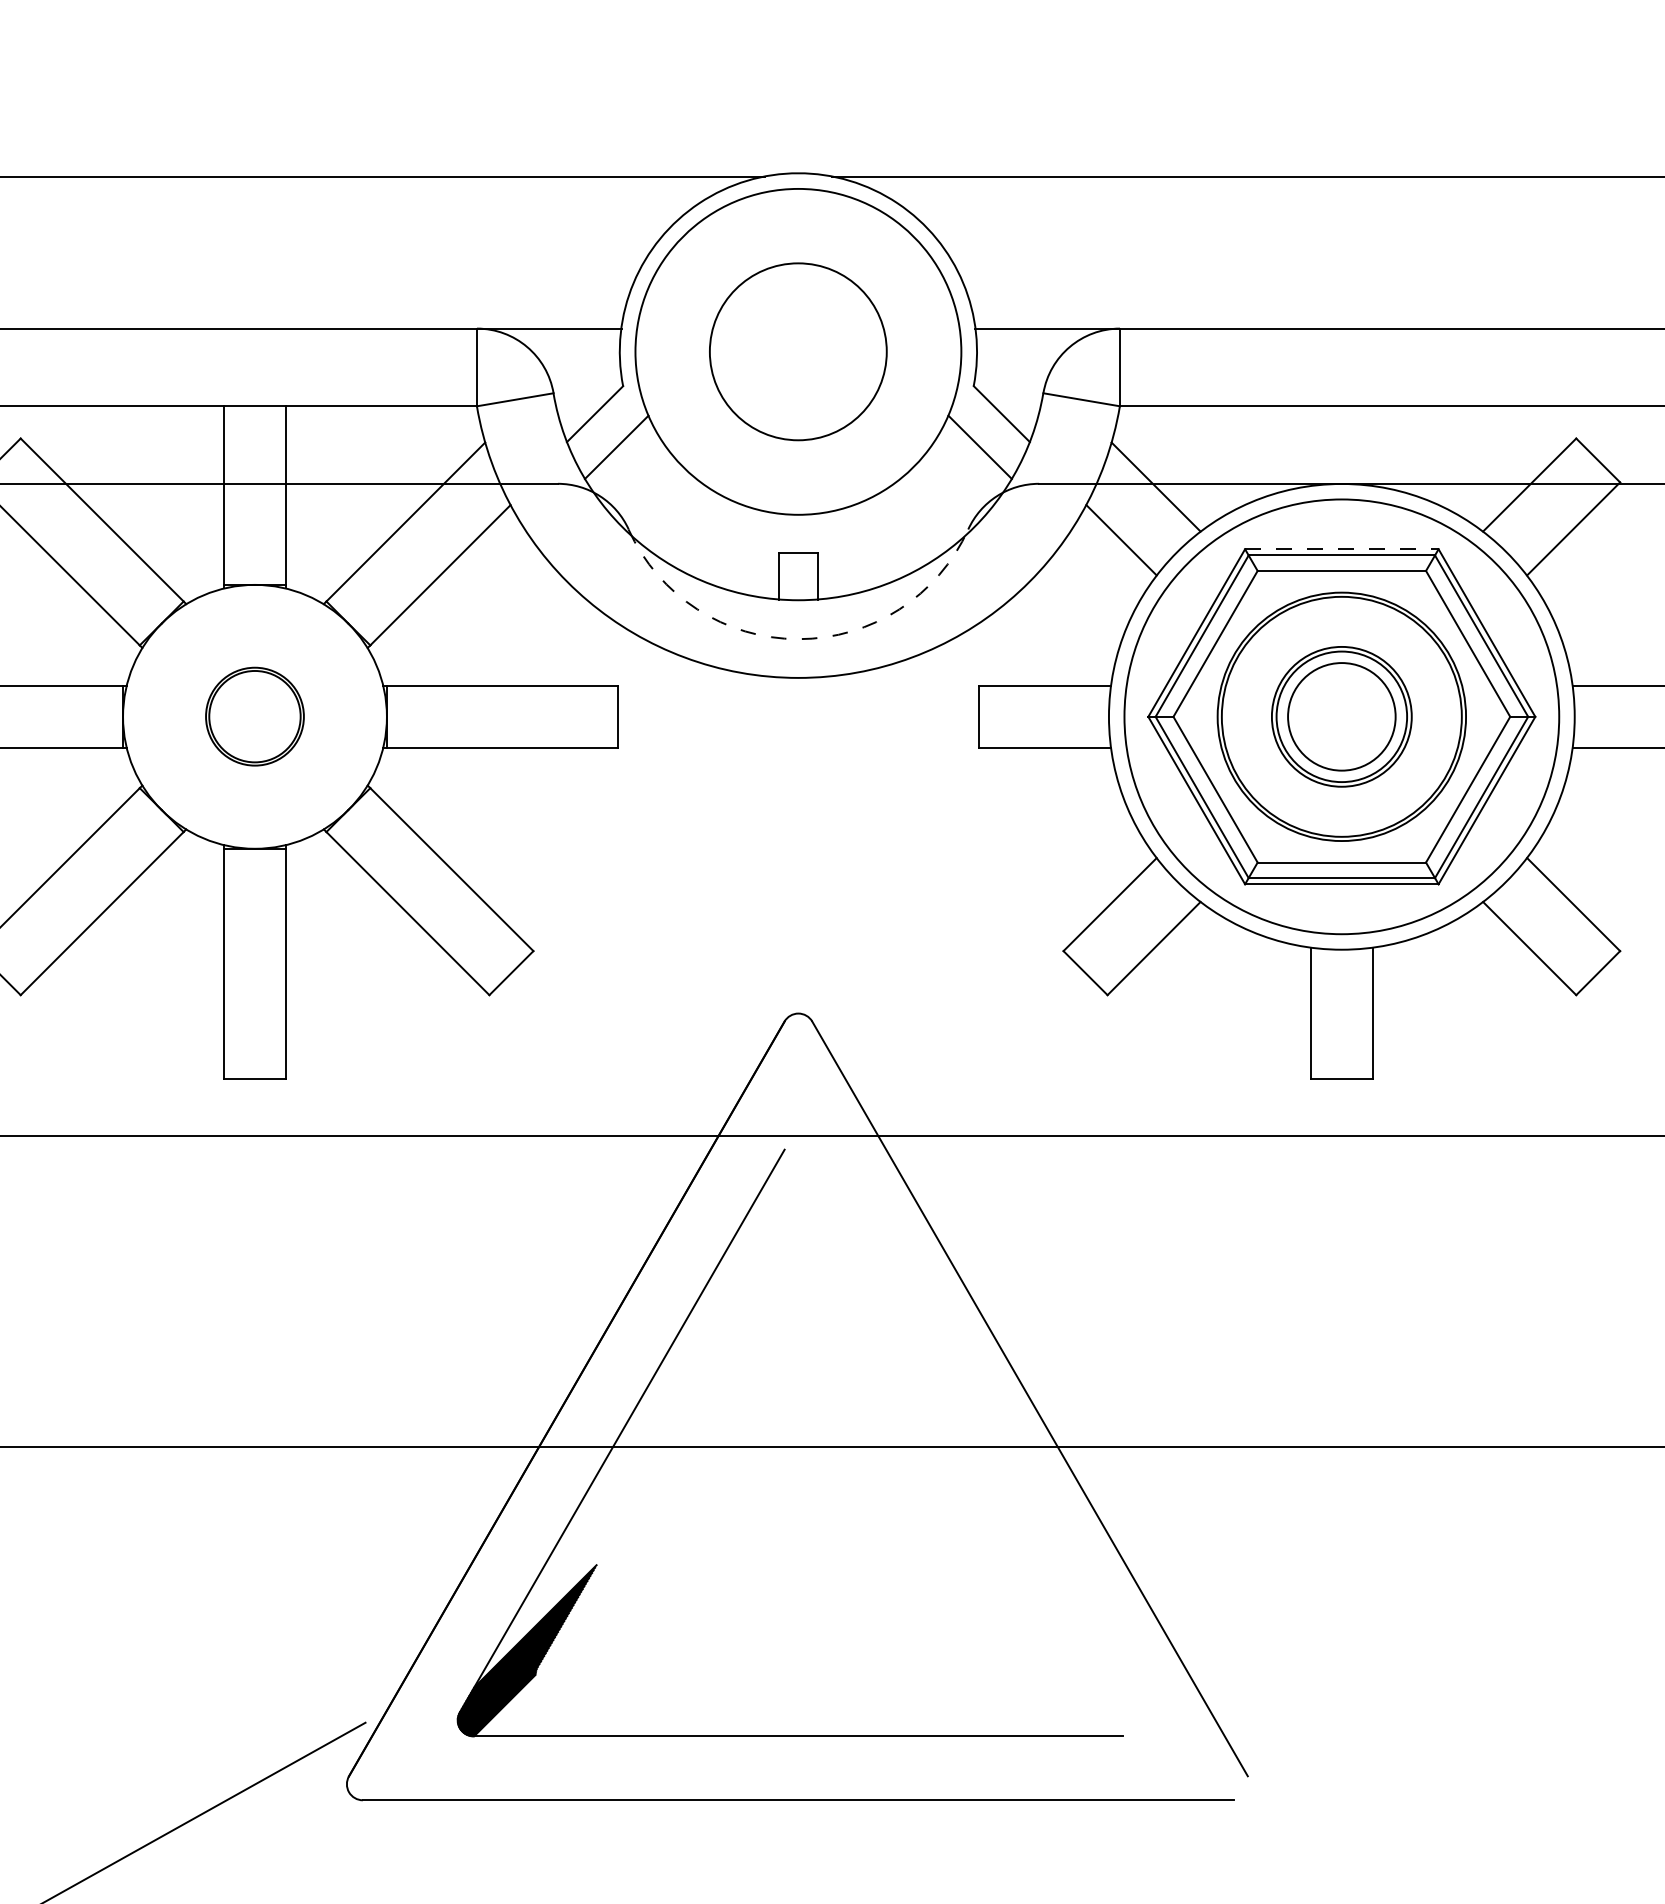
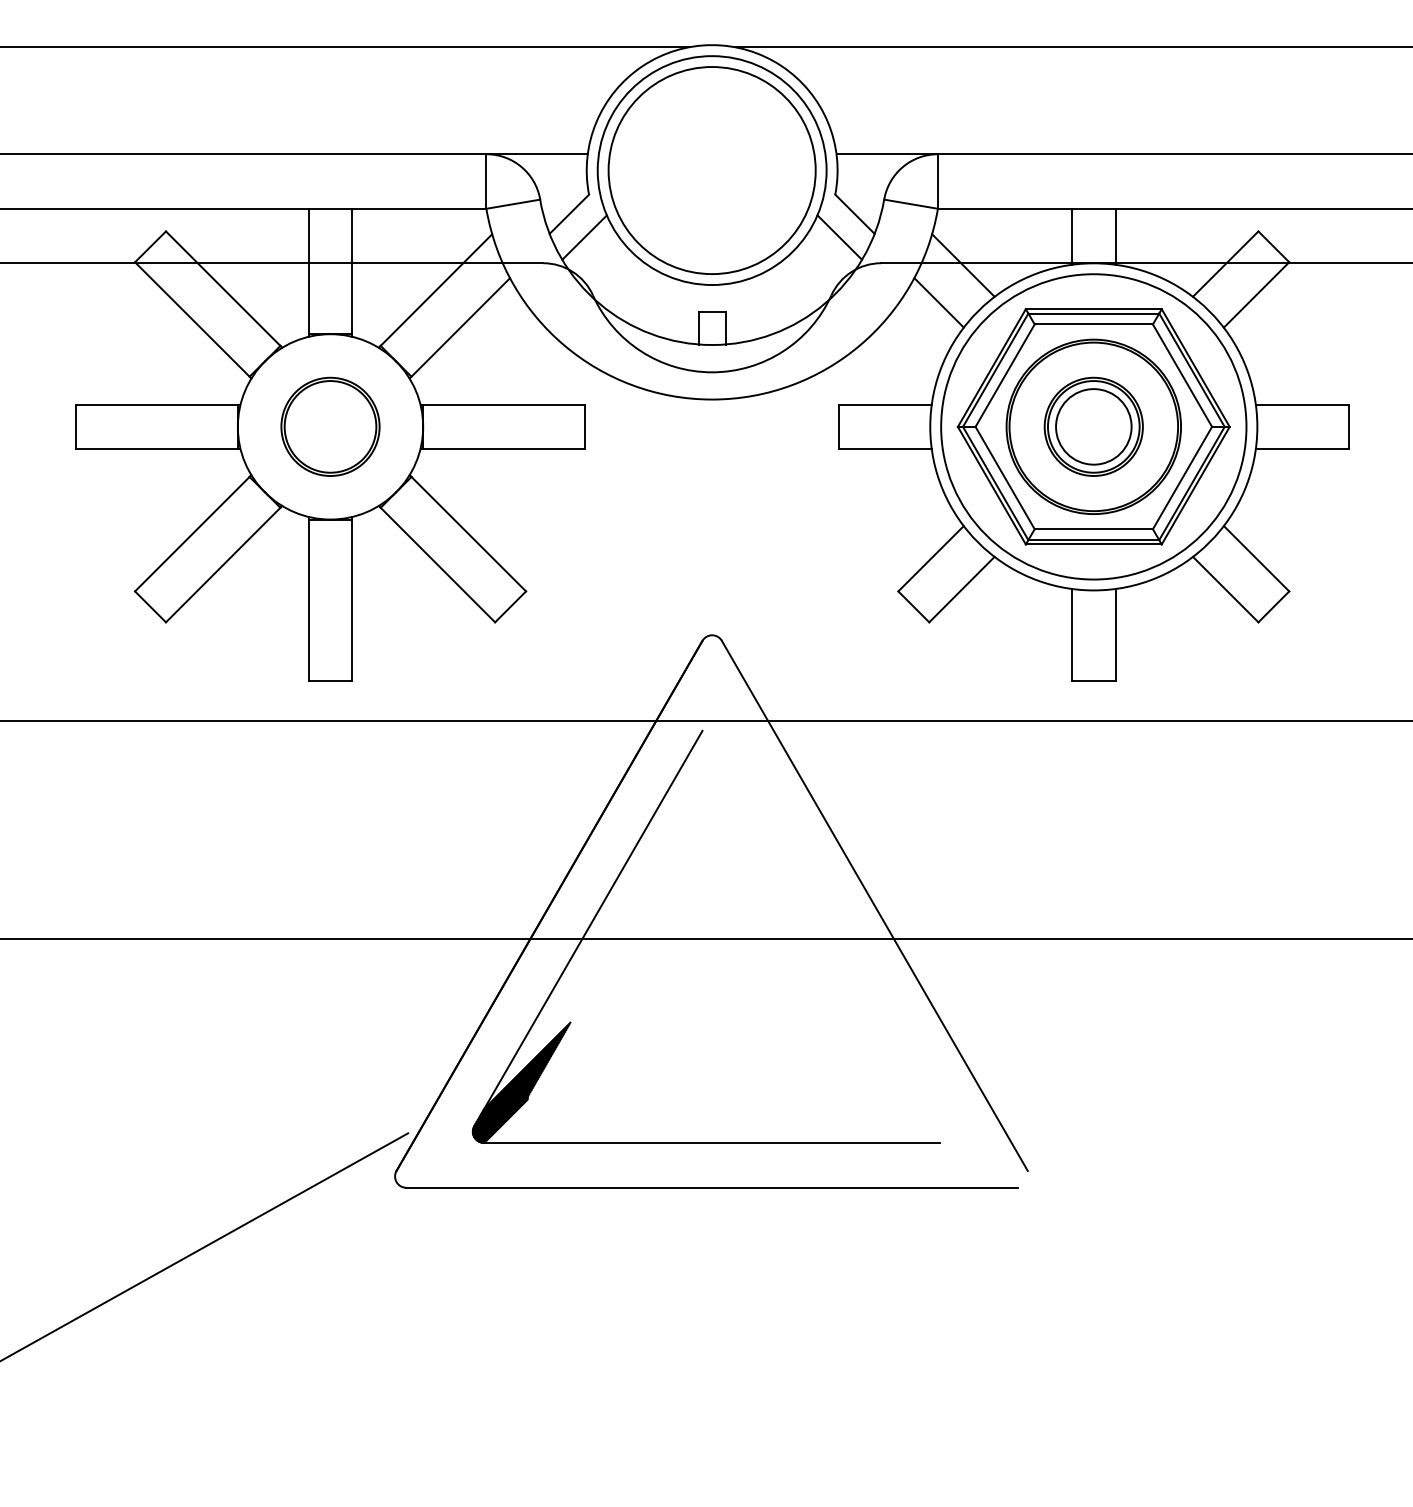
circle: (797, 351) -> (711, 170), size x1.67
line: (1311, 445) -> (1072, 236), added
line: (1372, 445) -> (1115, 236), added
line: (1341, 549) -> (1093, 309), dashed -> solid
arc: (798, 639) -> (712, 372), dashed -> solid
part: (254, 716) -> (330, 426), size x1.43

